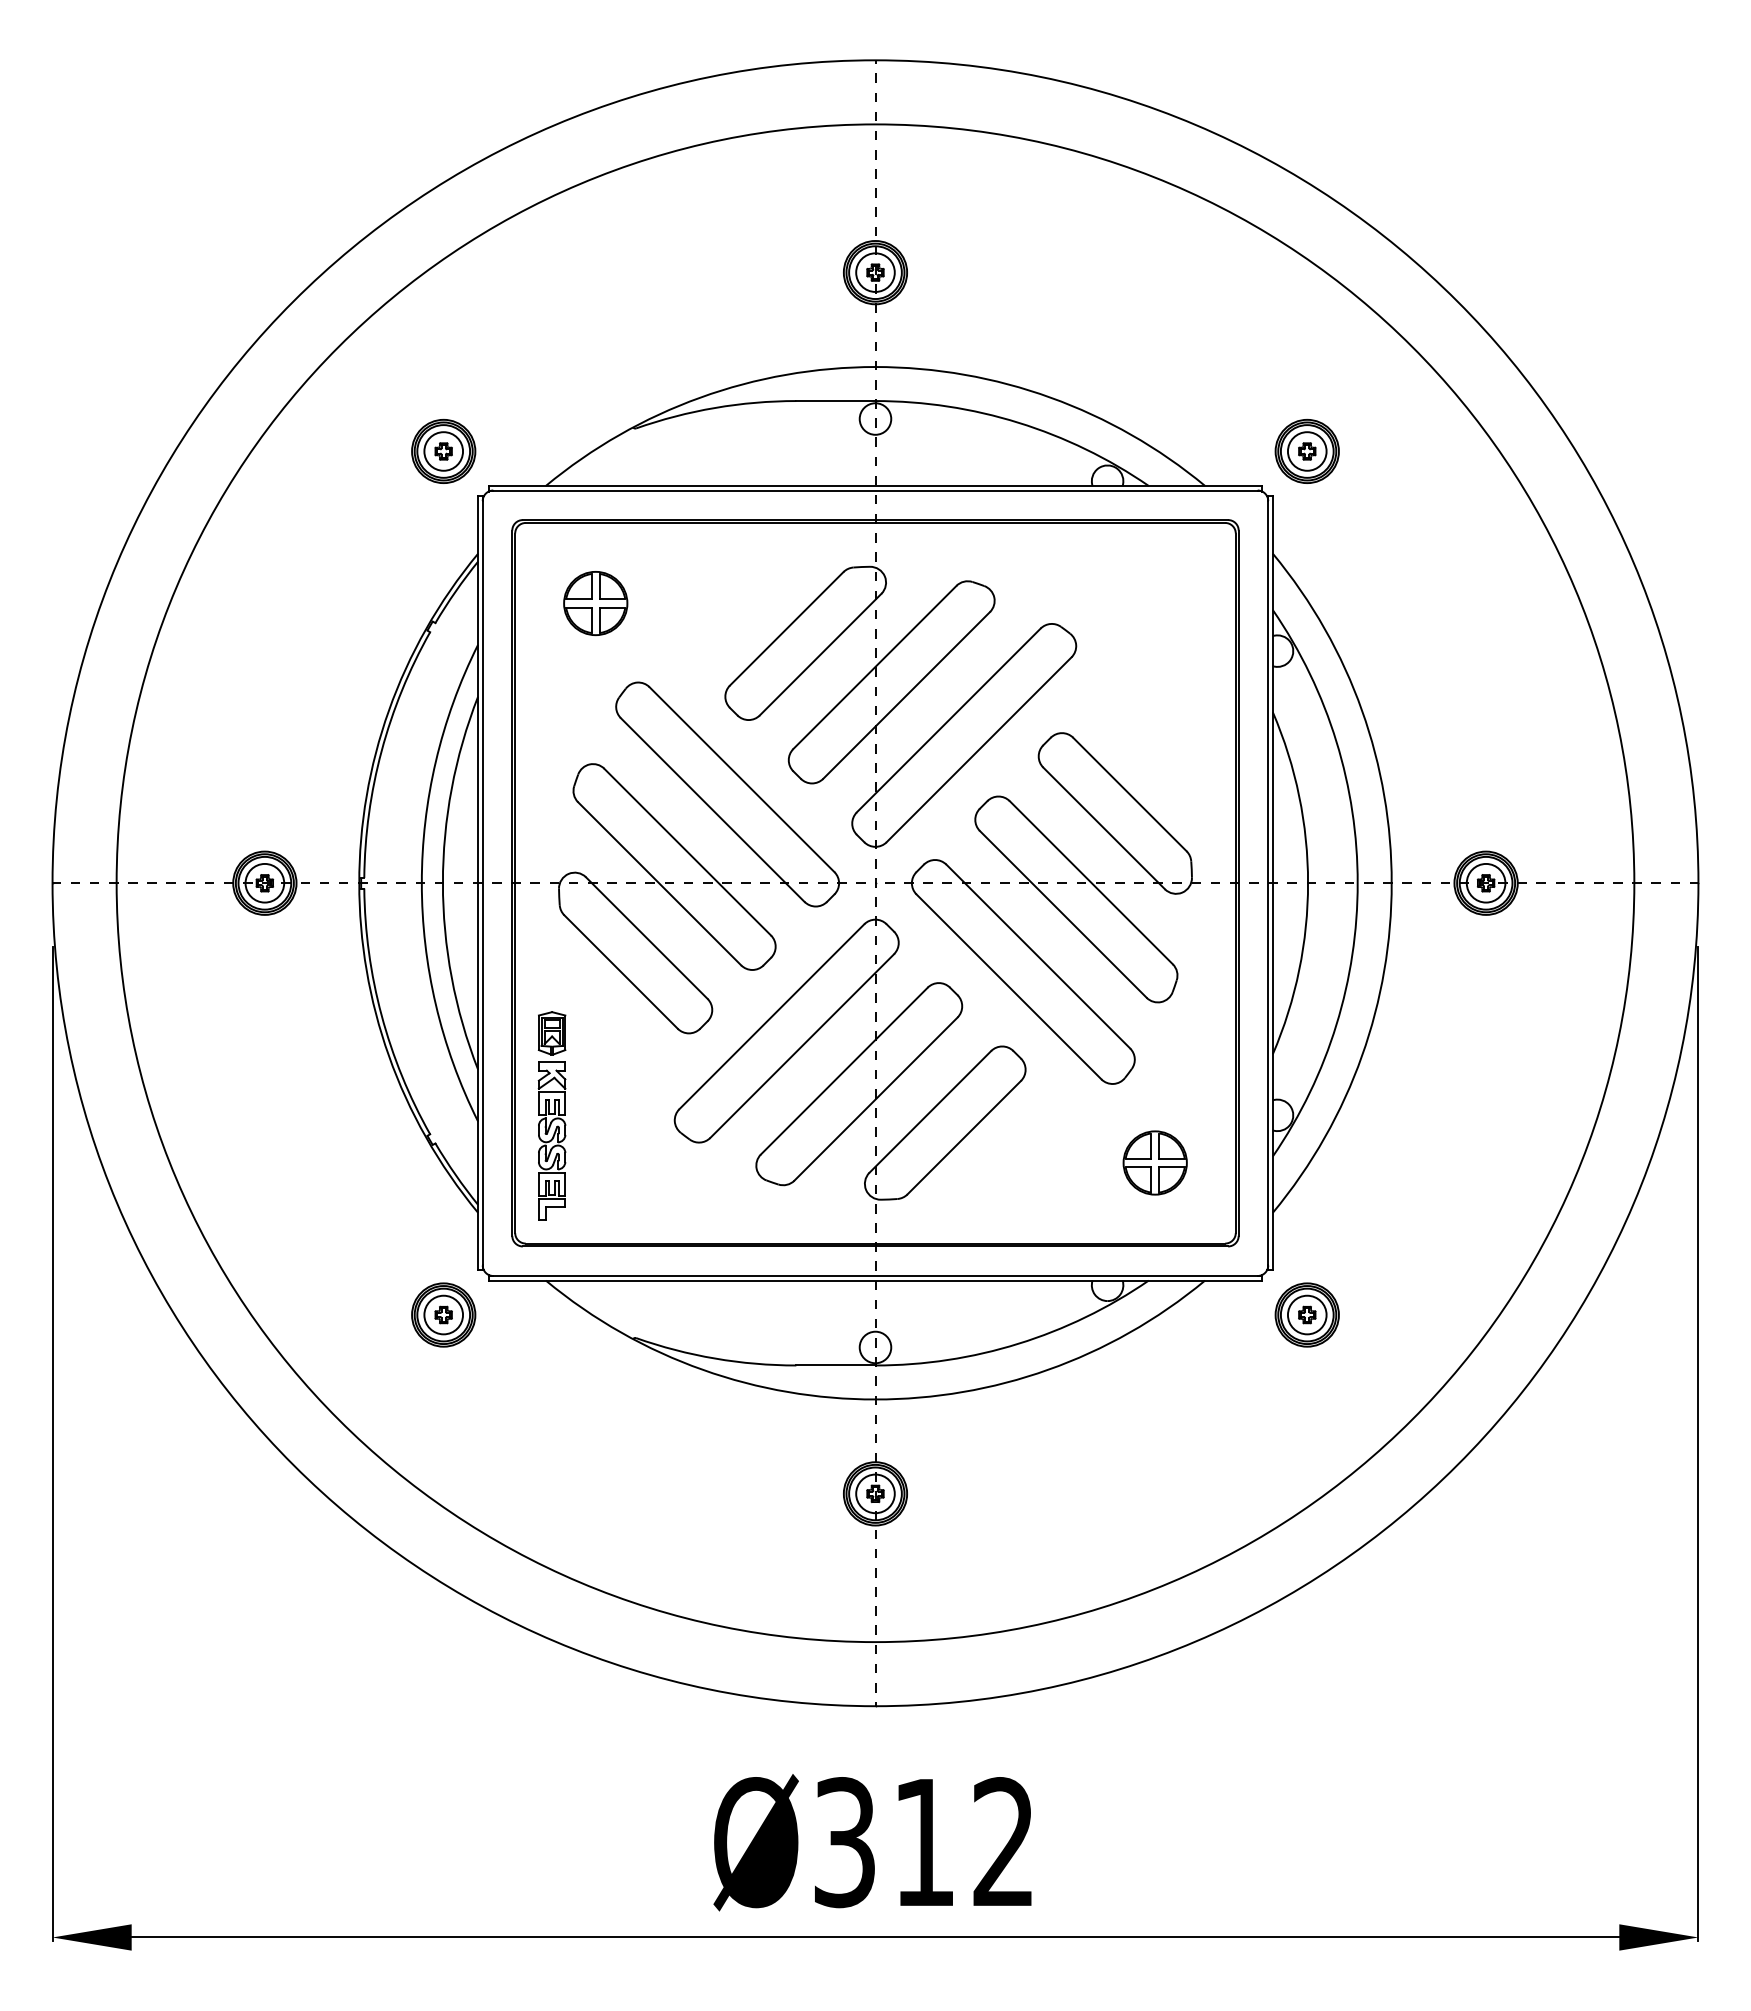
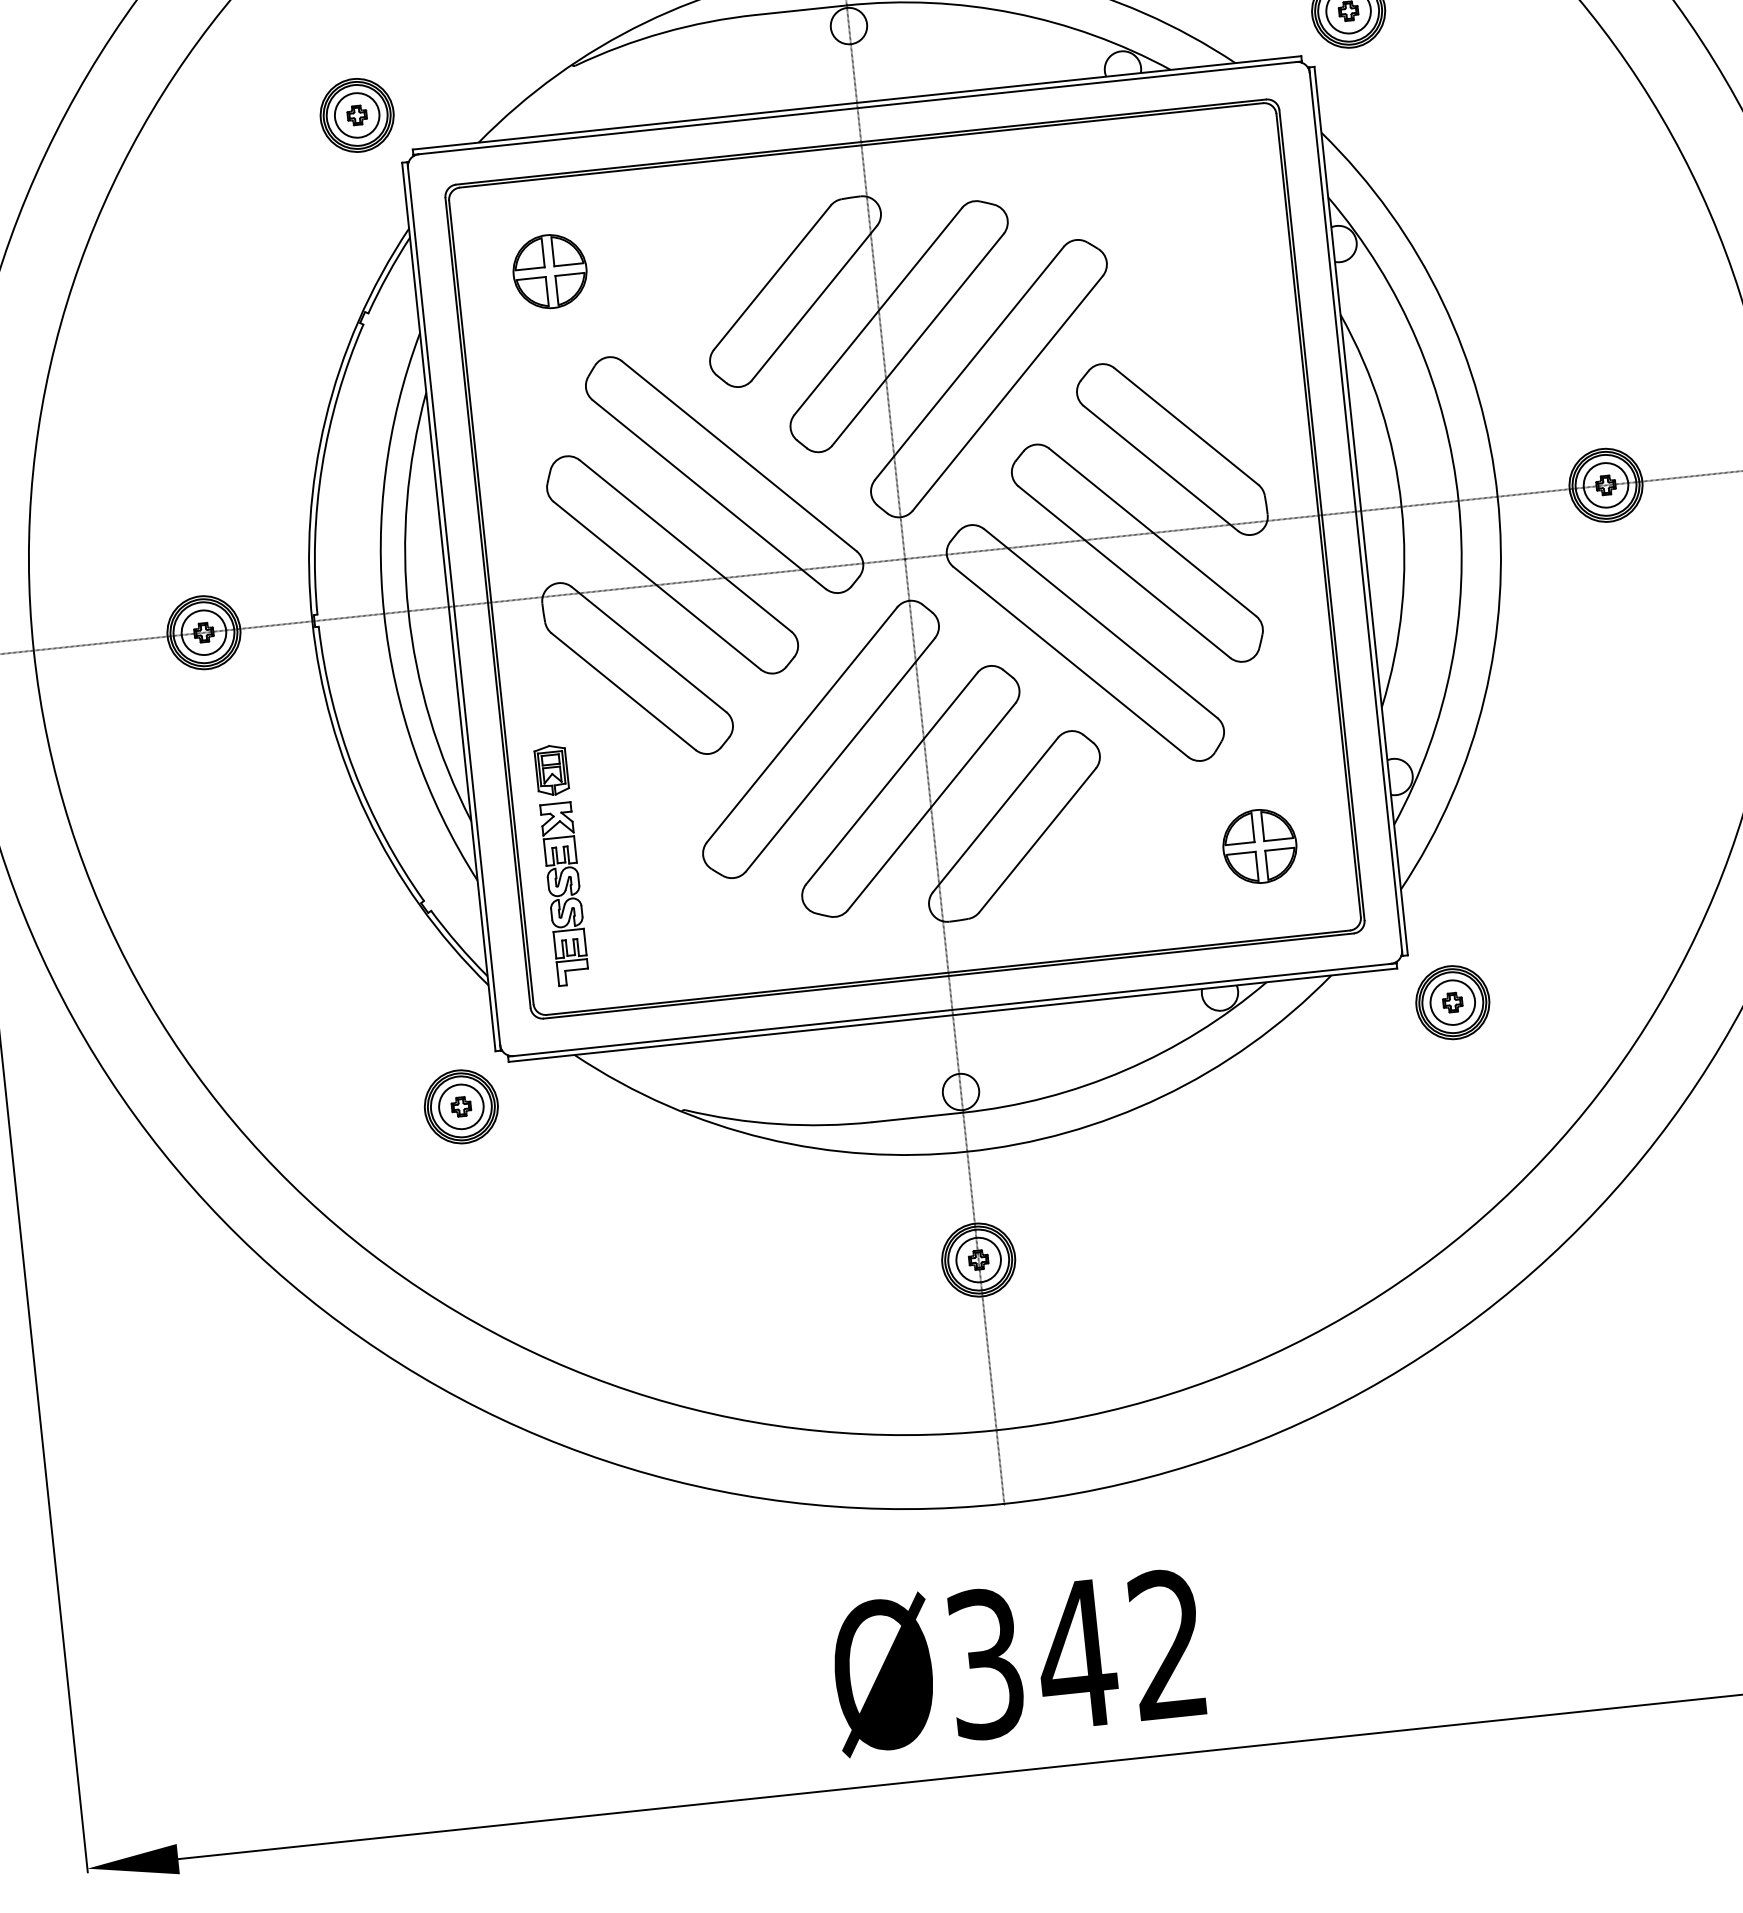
text: (924, 1842) -> (1077, 1654), Ø312 -> Ø342

